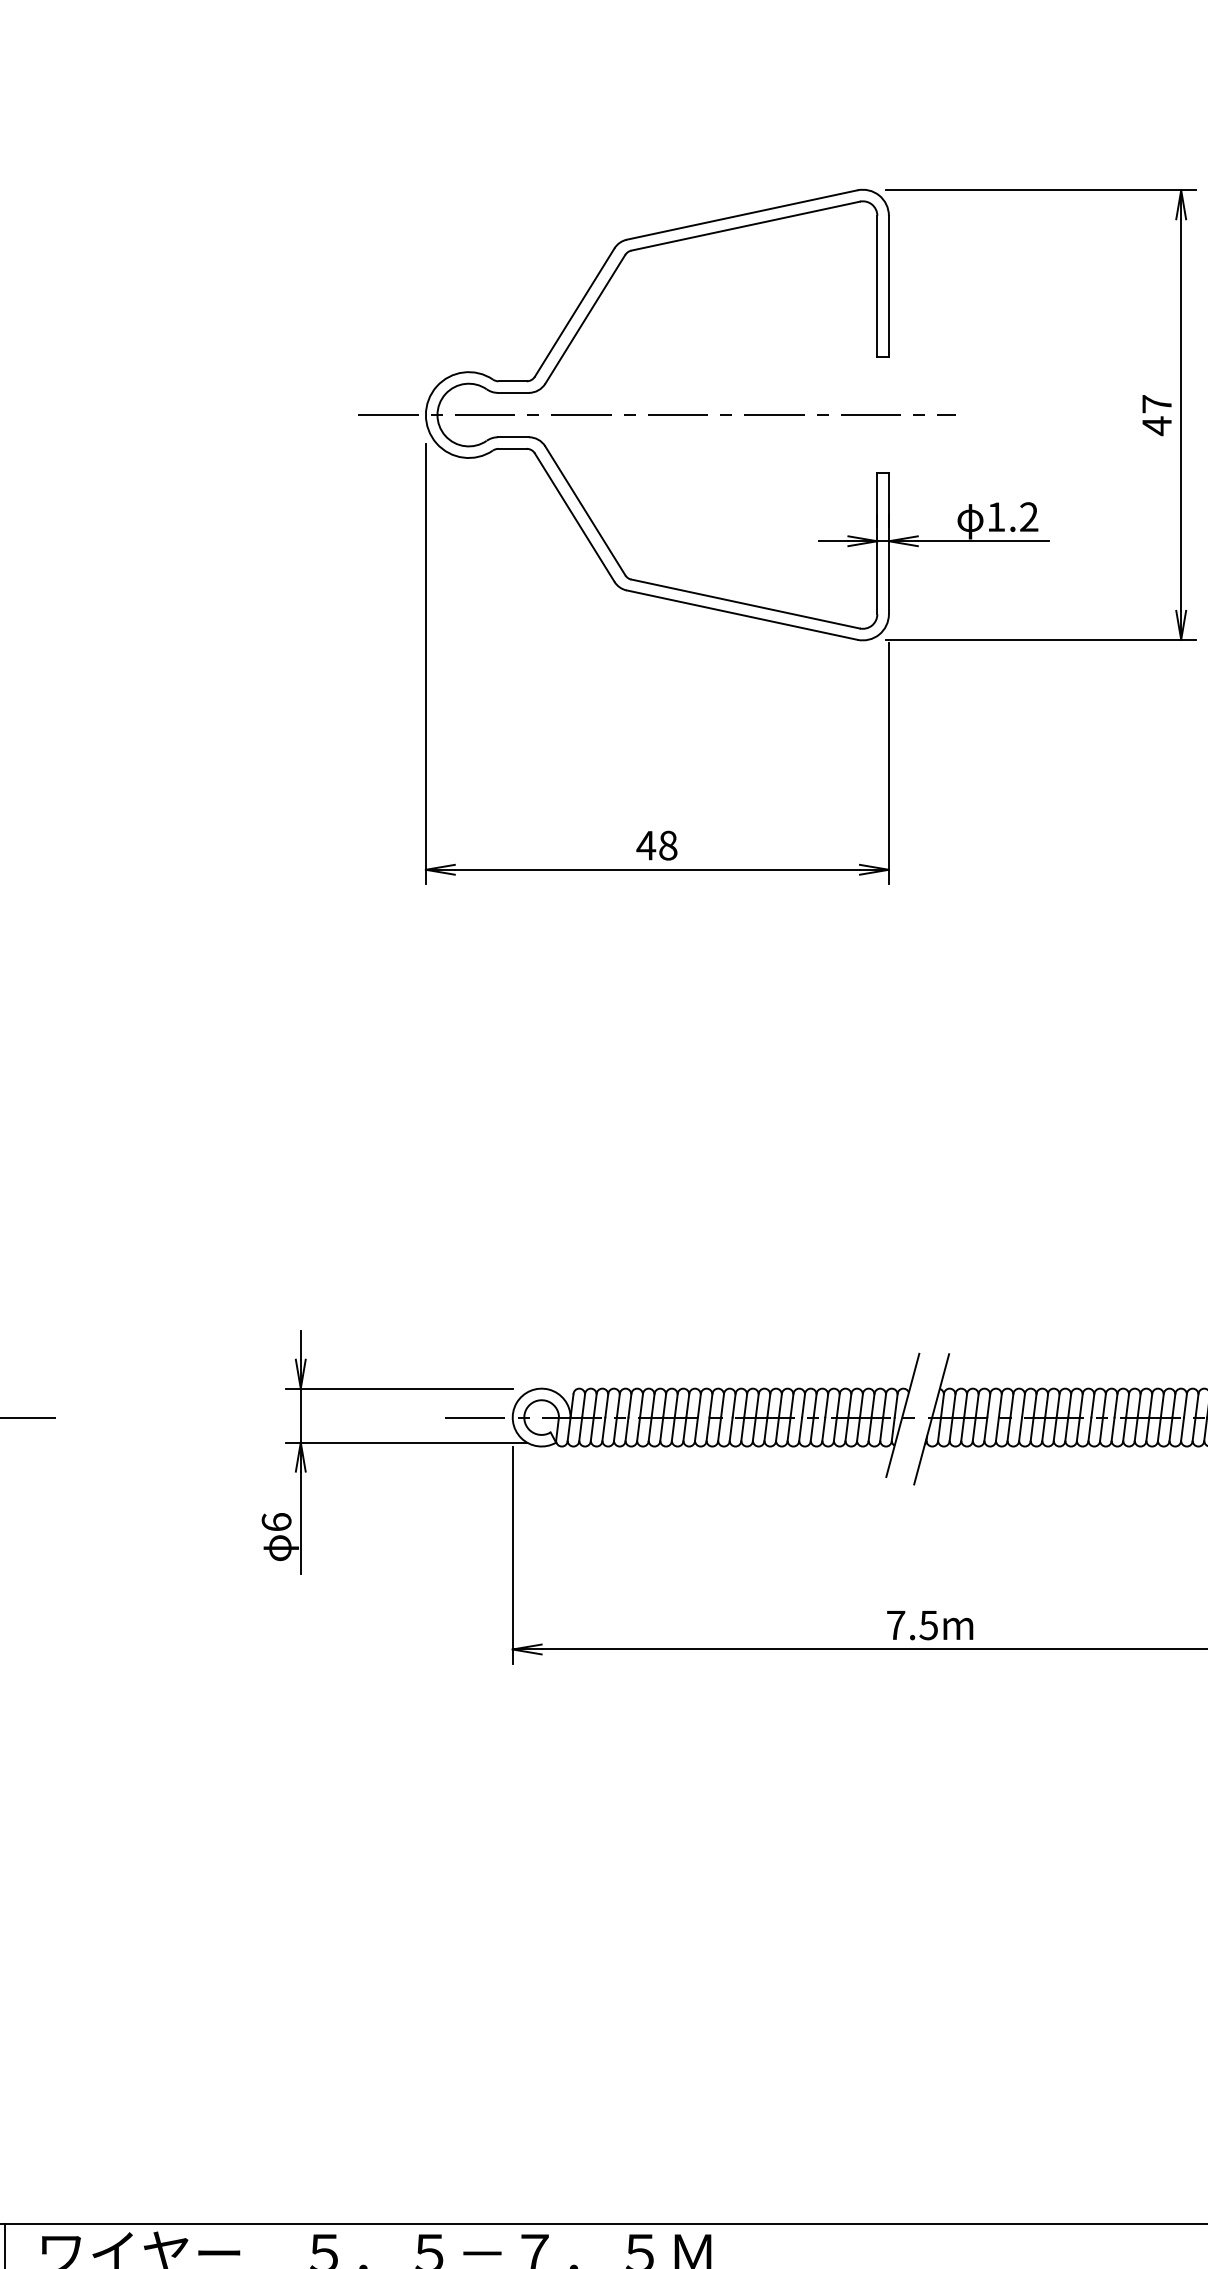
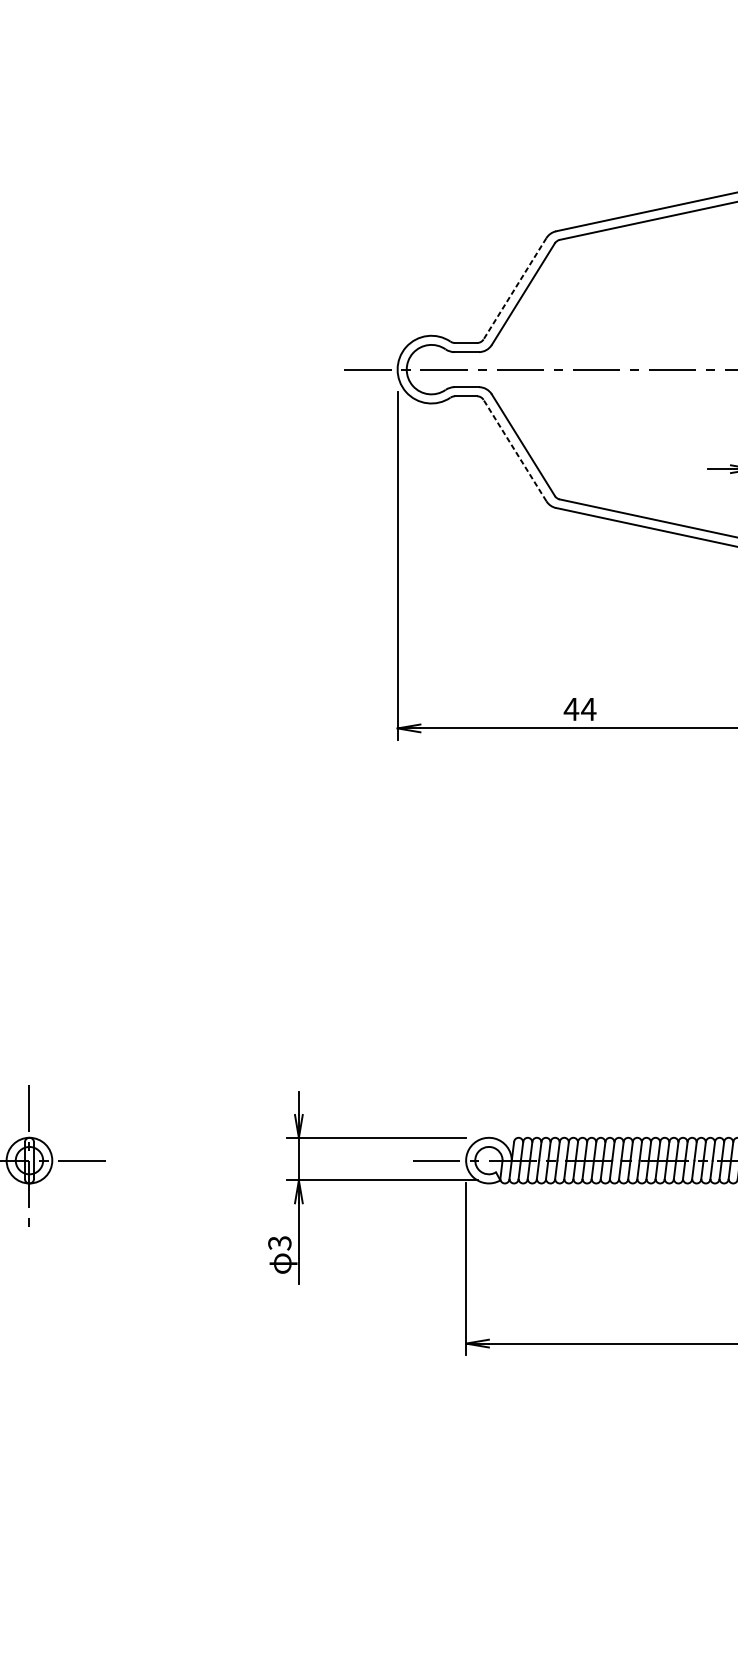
line: (574, 313) -> (514, 289), solid -> dashed
line: (574, 517) -> (514, 450), solid -> dashed
text: (668, 845) -> (589, 709), 48 -> 44
text: (276, 1522) -> (279, 1243), 6 -> 3

